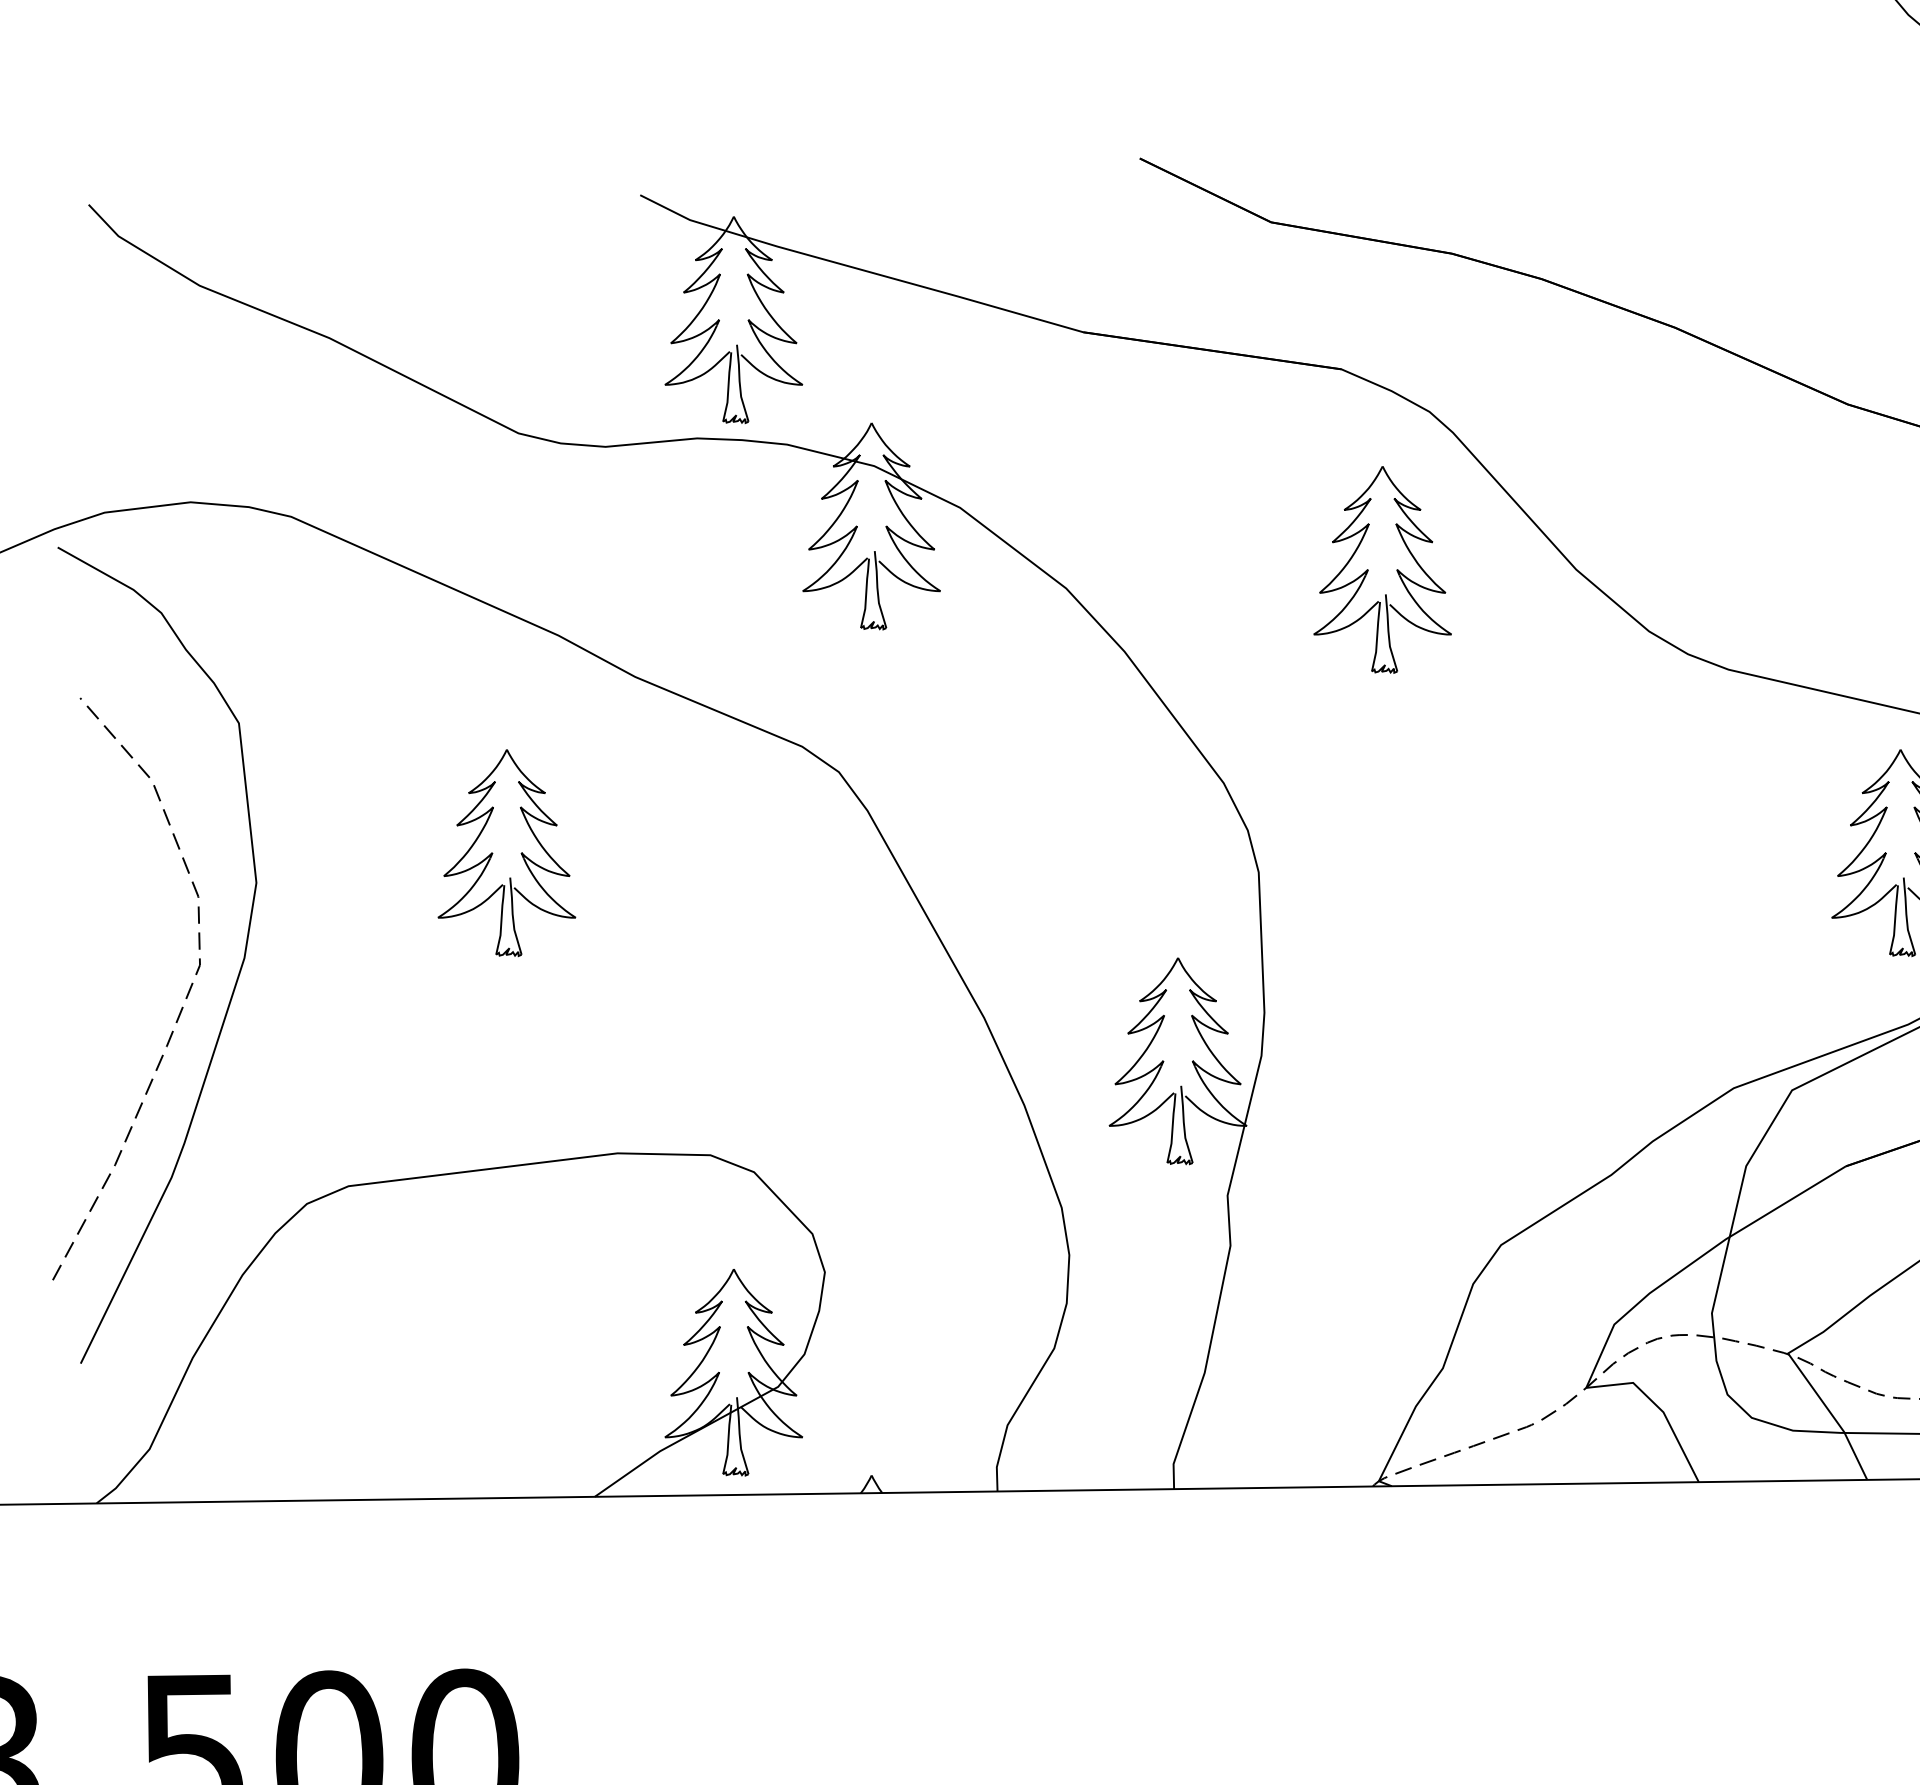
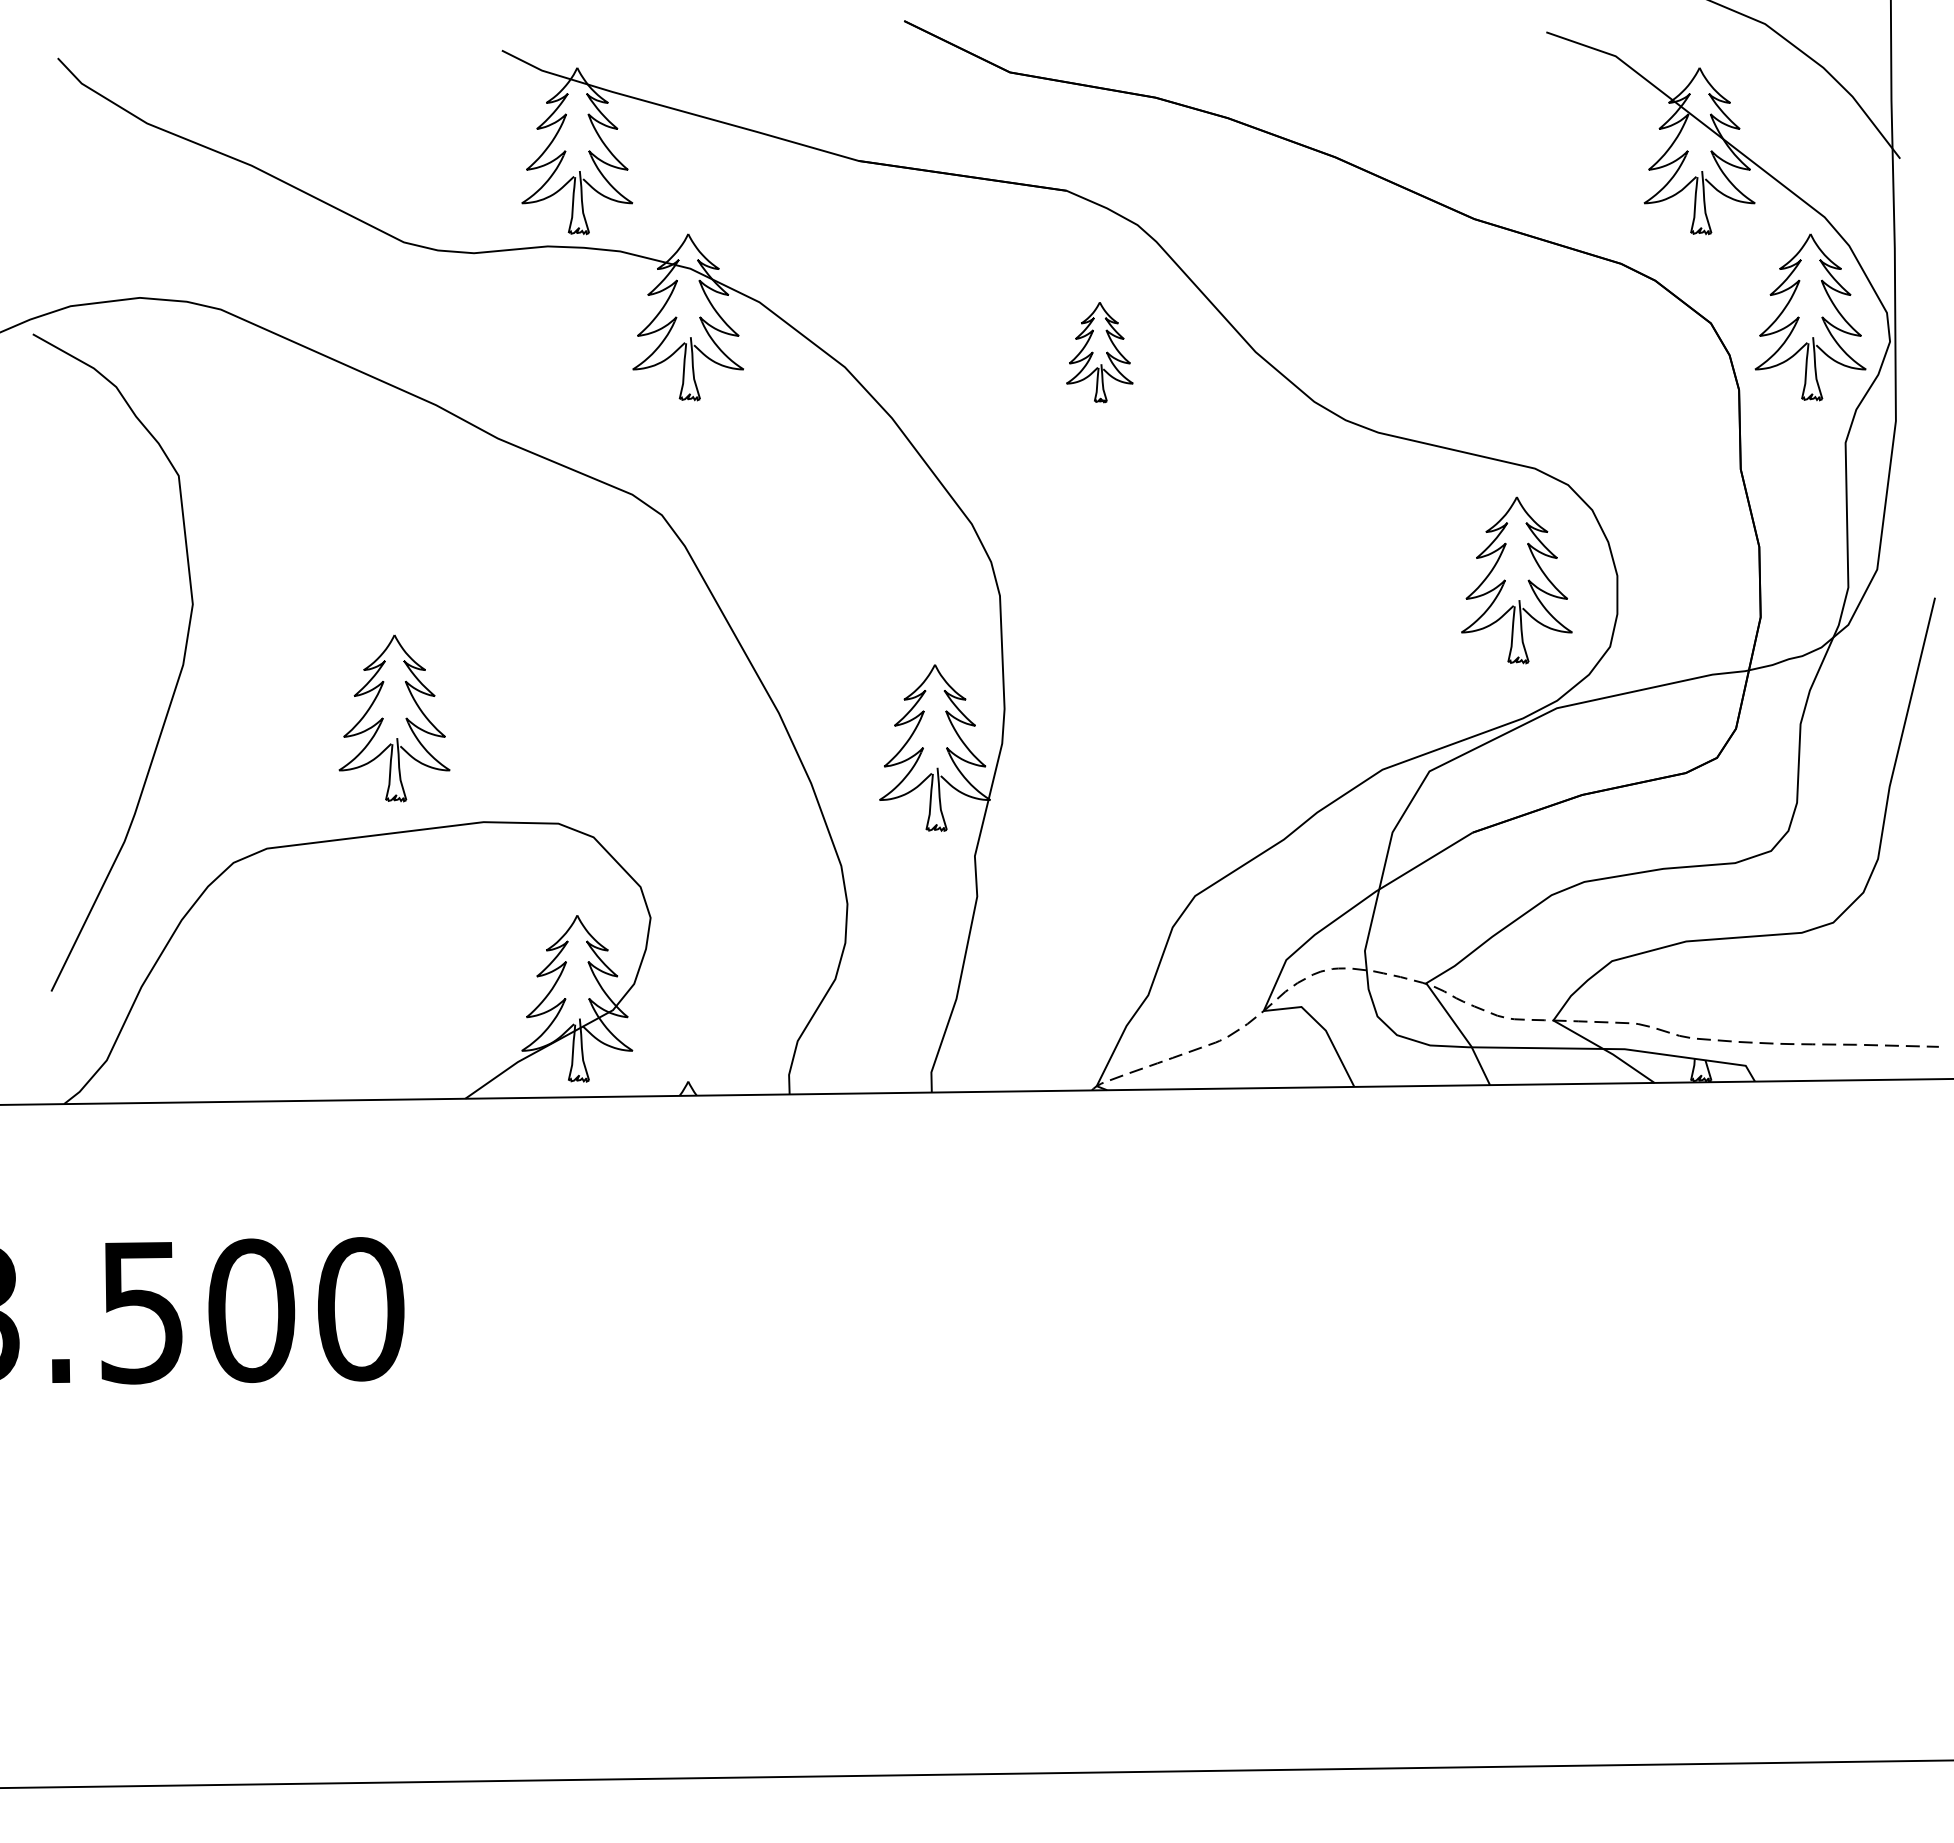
part: (1382, 570) -> (1099, 352), size x0.6
part: (493, 853) -> (383, 718), moved
curve: (180, 1009) -> (131, 706), removed

